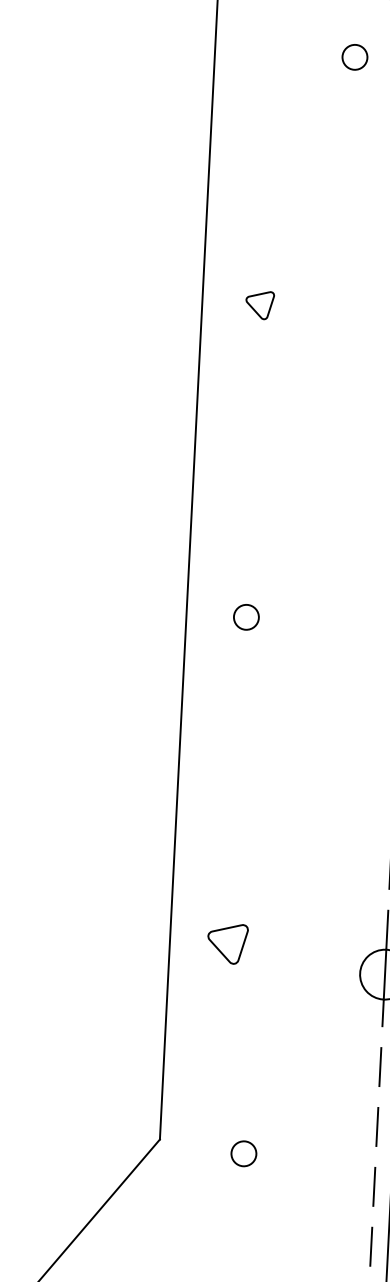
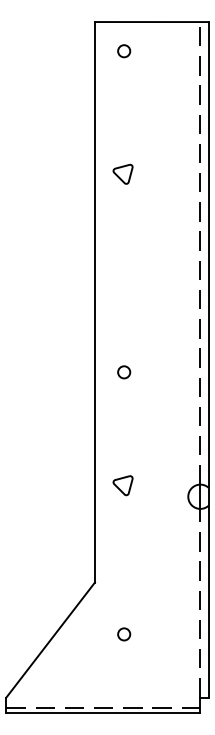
circle: (355, 57) -> (124, 51), moved
part: (258, 303) -> (122, 173), size x1.43
circle: (247, 617) -> (124, 372), moved
circle: (244, 1154) -> (124, 634), moved

